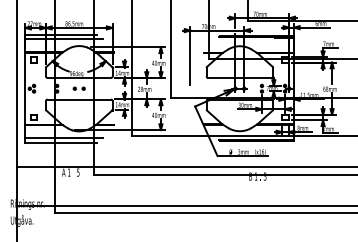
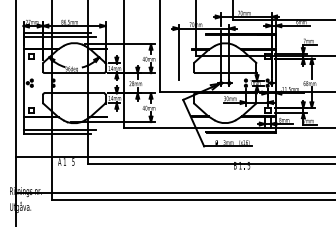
part: (78, 88) -> (73, 82), removed

